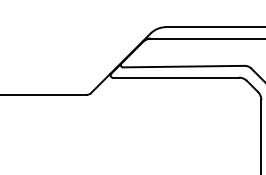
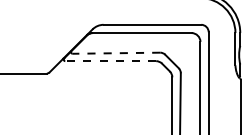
line: (183, 66) -> (116, 53), solid -> dashed
line: (175, 78) -> (110, 61), solid -> dashed

